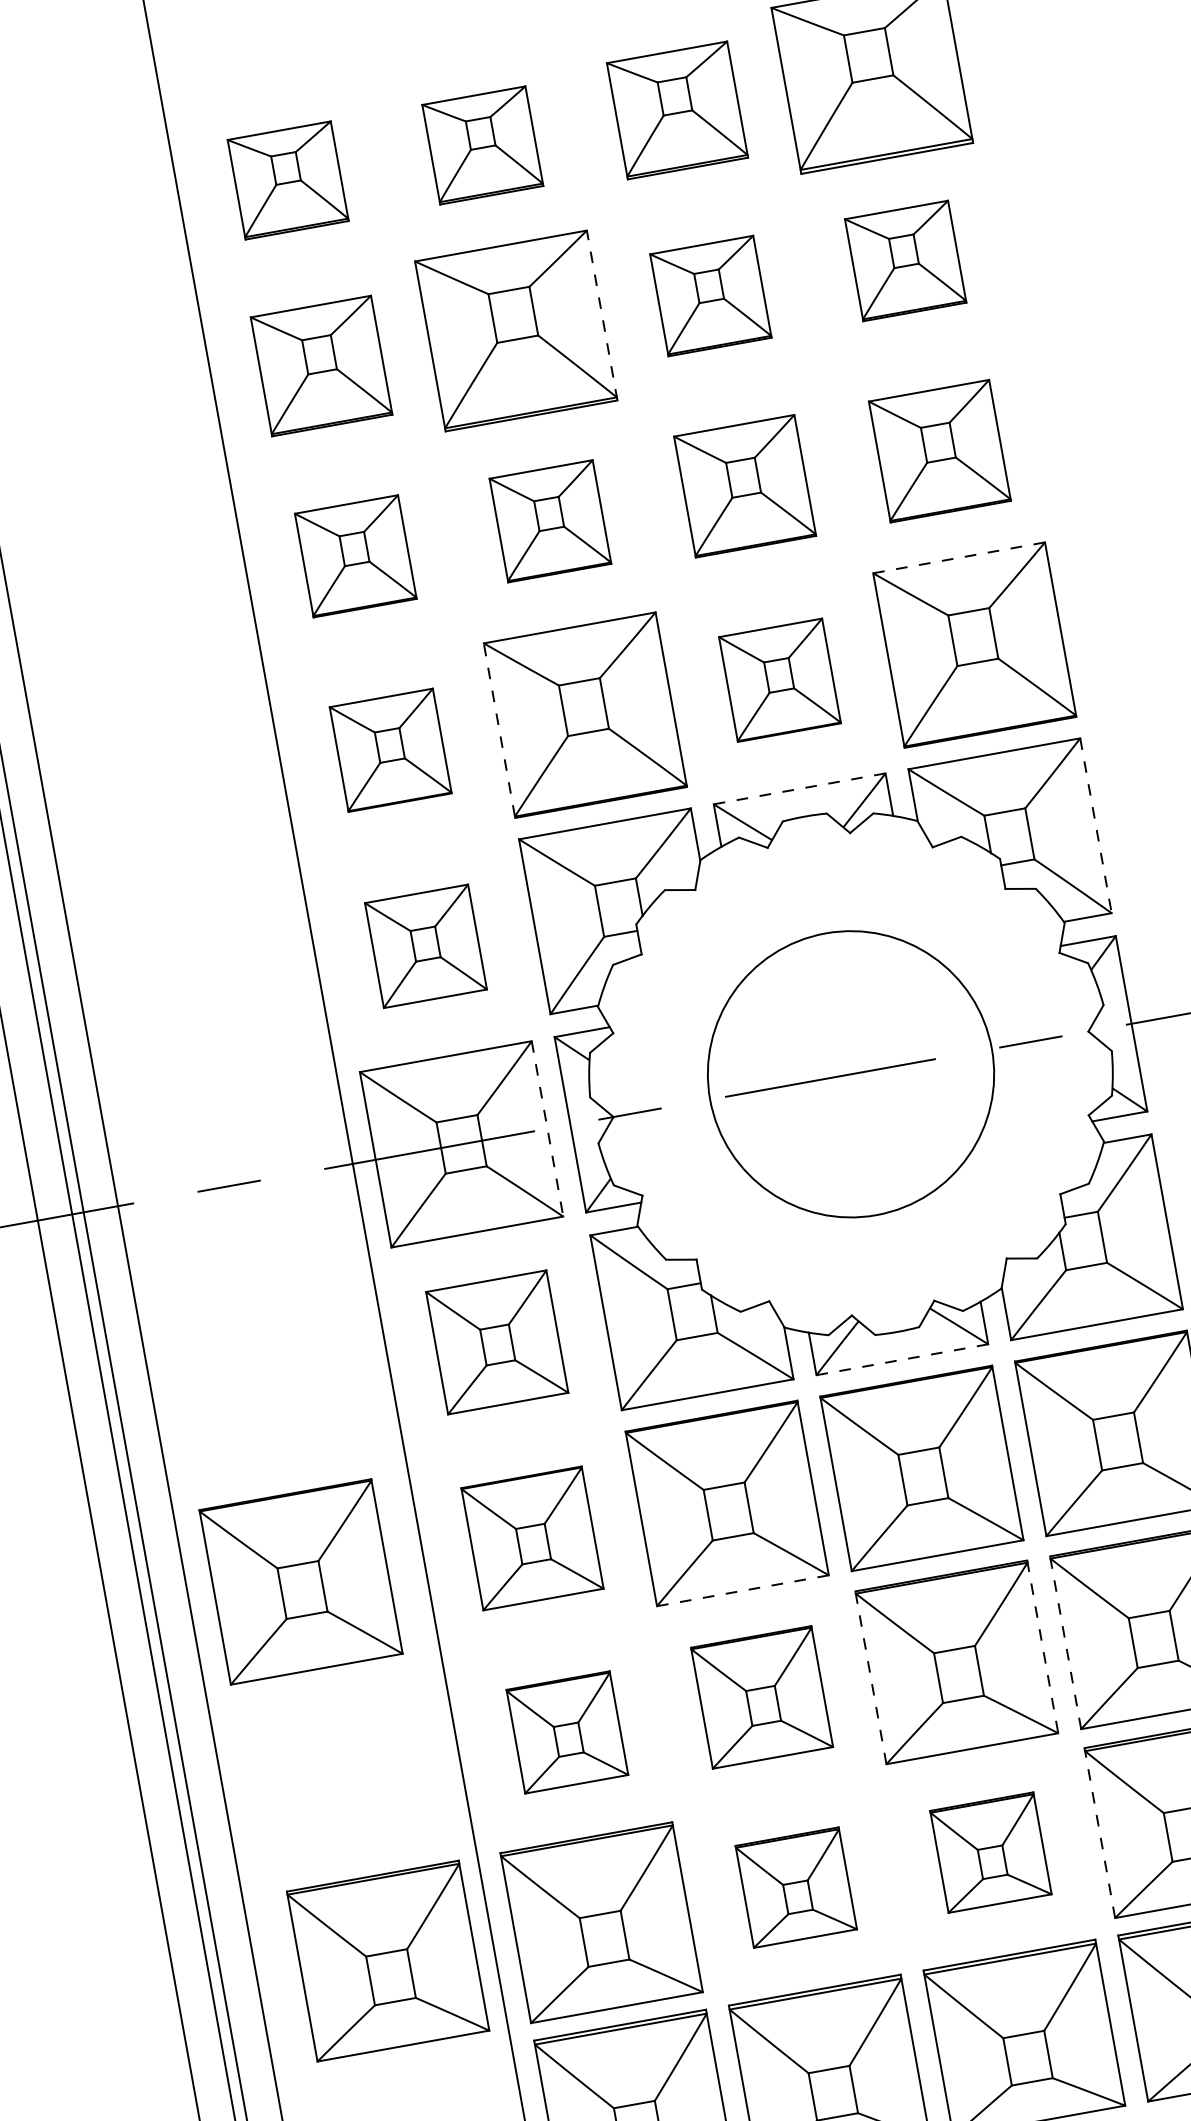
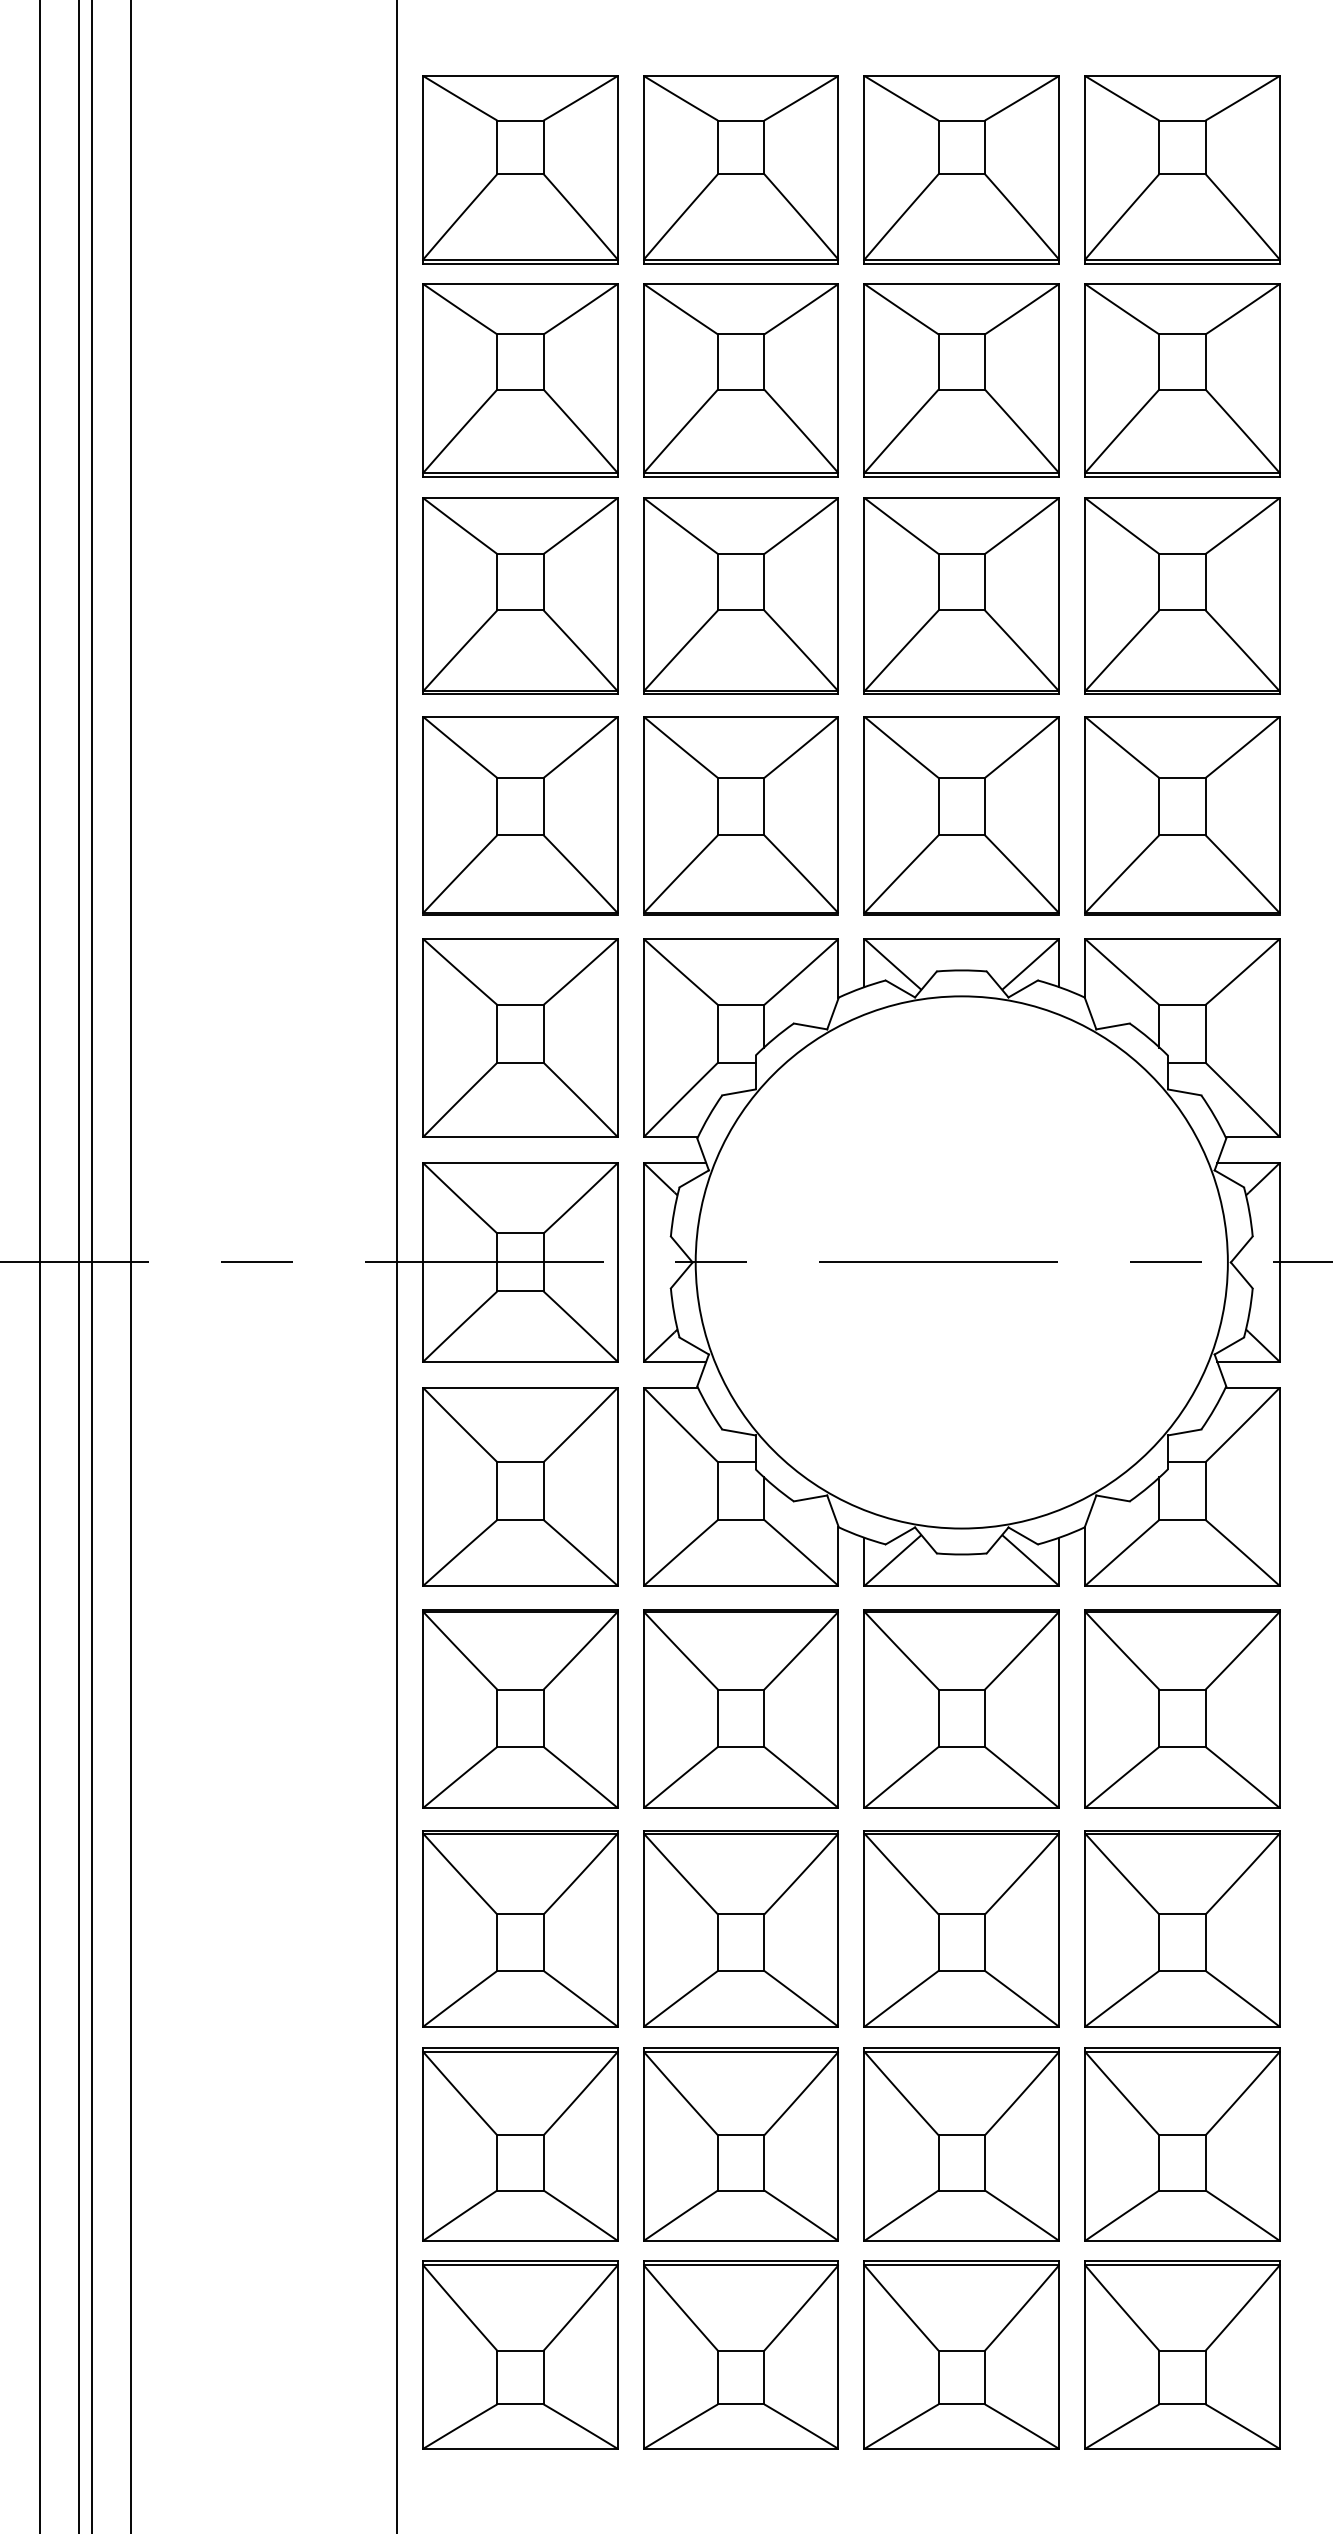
part: (677, 110) -> (961, 169), size x1.43
part: (482, 145) -> (740, 169), size x1.67
part: (288, 180) -> (520, 169), size x1.67
part: (905, 261) -> (1182, 380), size x1.67
part: (710, 296) -> (961, 380), size x1.67
line: (602, 314) -> (838, 379), dashed -> solid
part: (321, 366) -> (520, 380), size x1.43
part: (939, 450) -> (1182, 595), size x1.43
part: (744, 485) -> (961, 595), size x1.43
part: (549, 520) -> (740, 595), size x1.67
part: (355, 555) -> (520, 595), size x1.67
line: (959, 557) -> (1182, 716), dashed -> solid
part: (779, 679) -> (961, 815), size x1.67
line: (499, 729) -> (643, 814), dashed -> solid
part: (390, 749) -> (520, 815), size x1.67
line: (800, 788) -> (962, 938), dashed -> solid
line: (1095, 826) -> (1279, 1038), dashed -> solid
part: (425, 945) -> (520, 1037), size x1.67
circle: (850, 1074) -> (961, 1262), size x1.67
line: (547, 1129) -> (617, 1262), dashed -> solid
part: (497, 1342) -> (520, 1486), size x1.43
line: (902, 1359) -> (962, 1585), dashed -> solid
part: (532, 1537) -> (520, 1708), size x1.43
part: (300, 1581) -> (257, 1710), removed
line: (743, 1591) -> (741, 1808), dashed -> solid
line: (1065, 1642) -> (1085, 1928), dashed -> solid
line: (1042, 1646) -> (1059, 1928), dashed -> solid
line: (870, 1677) -> (864, 1928), dashed -> solid
part: (761, 1697) -> (740, 1928), size x1.43
part: (567, 1732) -> (520, 1928), size x1.67
line: (1100, 1832) -> (1085, 2144), dashed -> solid
part: (990, 1852) -> (961, 2144), size x1.67
part: (795, 1887) -> (740, 2144), size x1.67
part: (388, 1961) -> (278, 2144), removed

